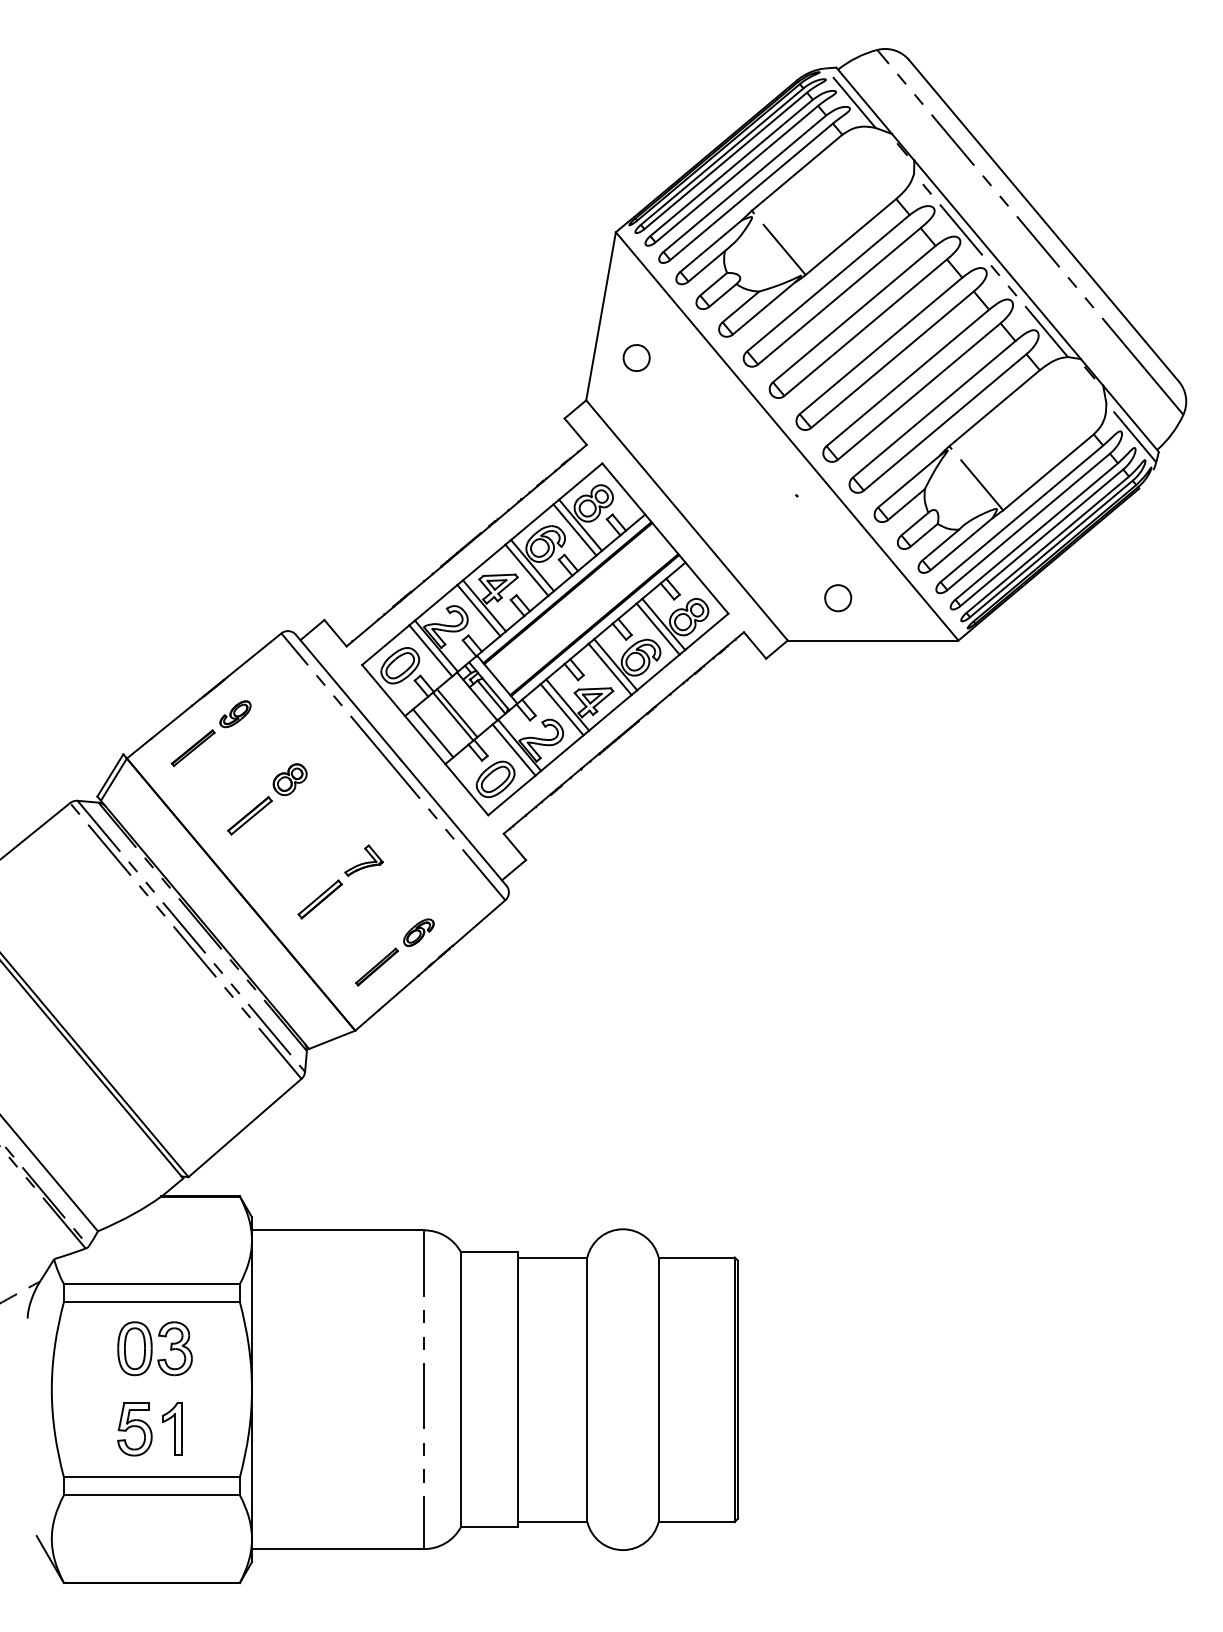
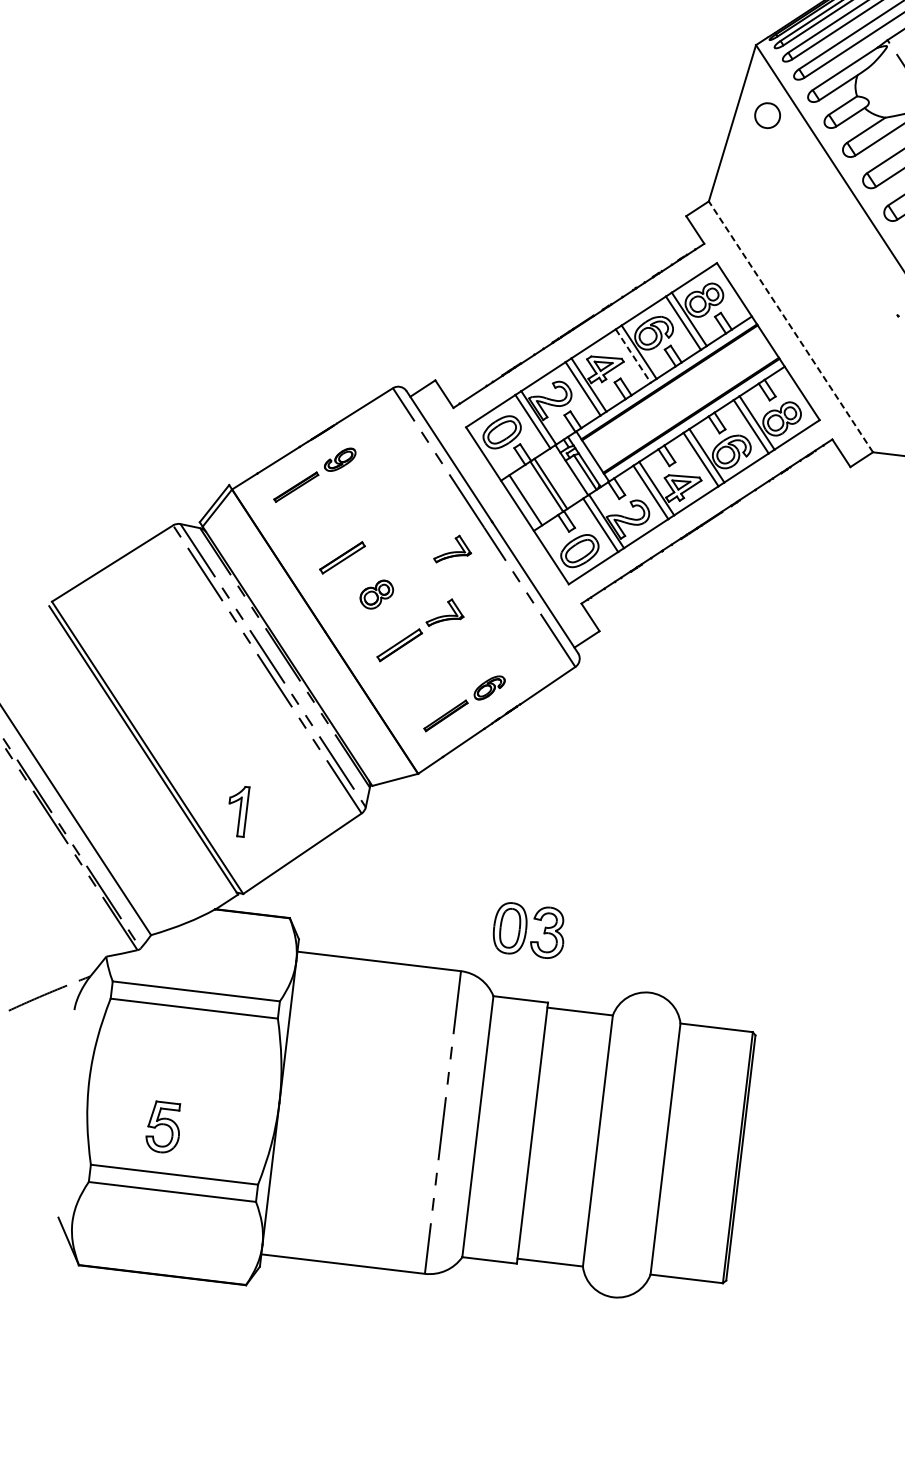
part: (636, 357) -> (767, 115), moved
line: (687, 520) -> (791, 326), solid -> dashed
line: (527, 570) -> (633, 356), solid -> dashed
part: (289, 779) -> (376, 594), moved
part: (363, 793) -> (452, 549), added
part: (154, 1348) -> (528, 930), moved
part: (172, 1428) -> (237, 810), moved

